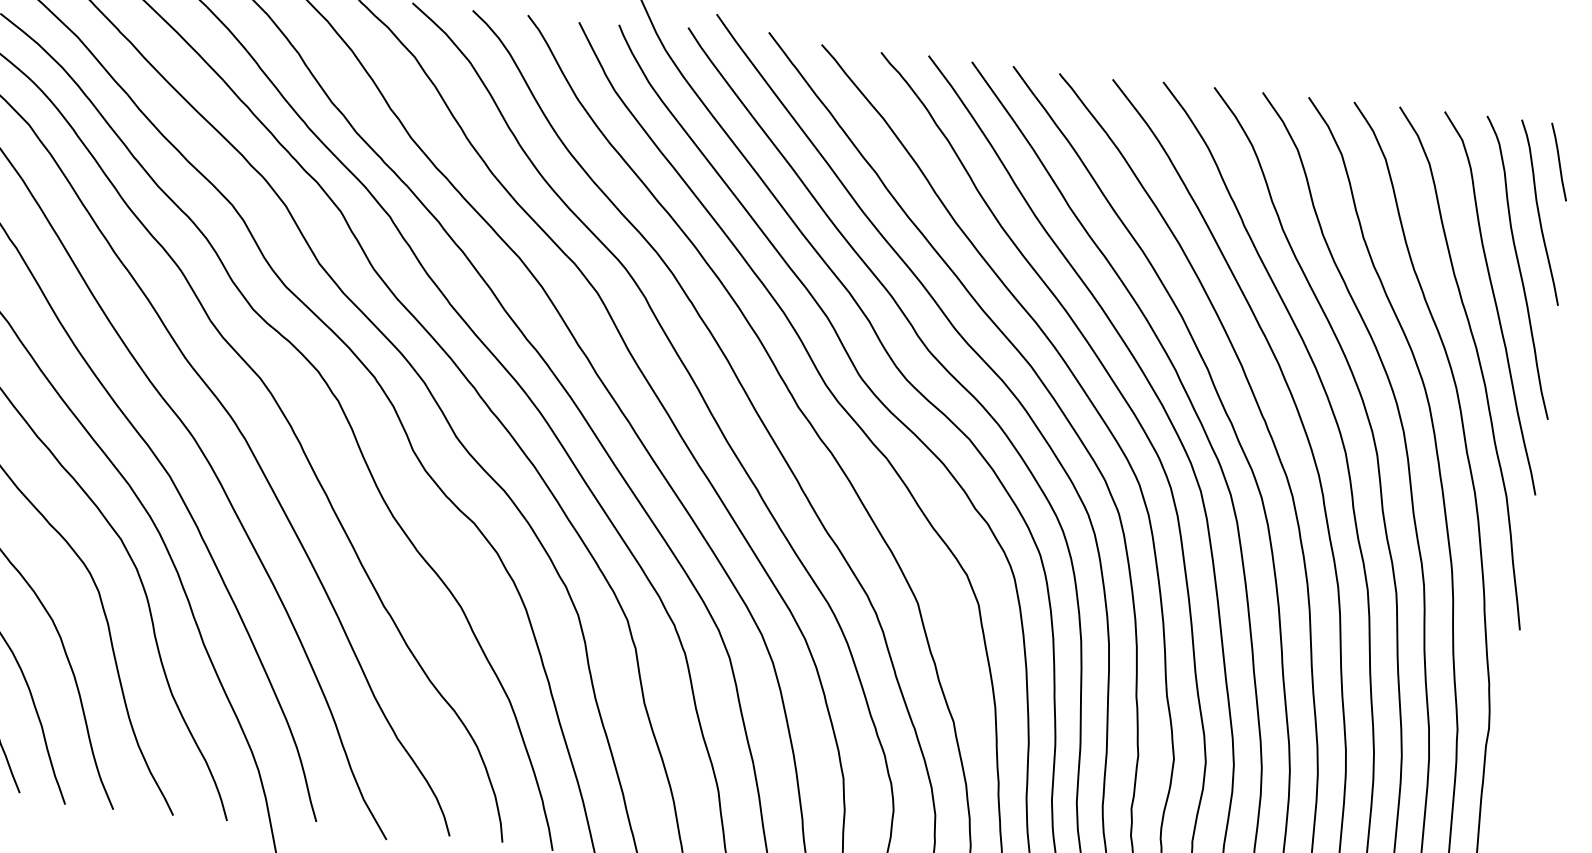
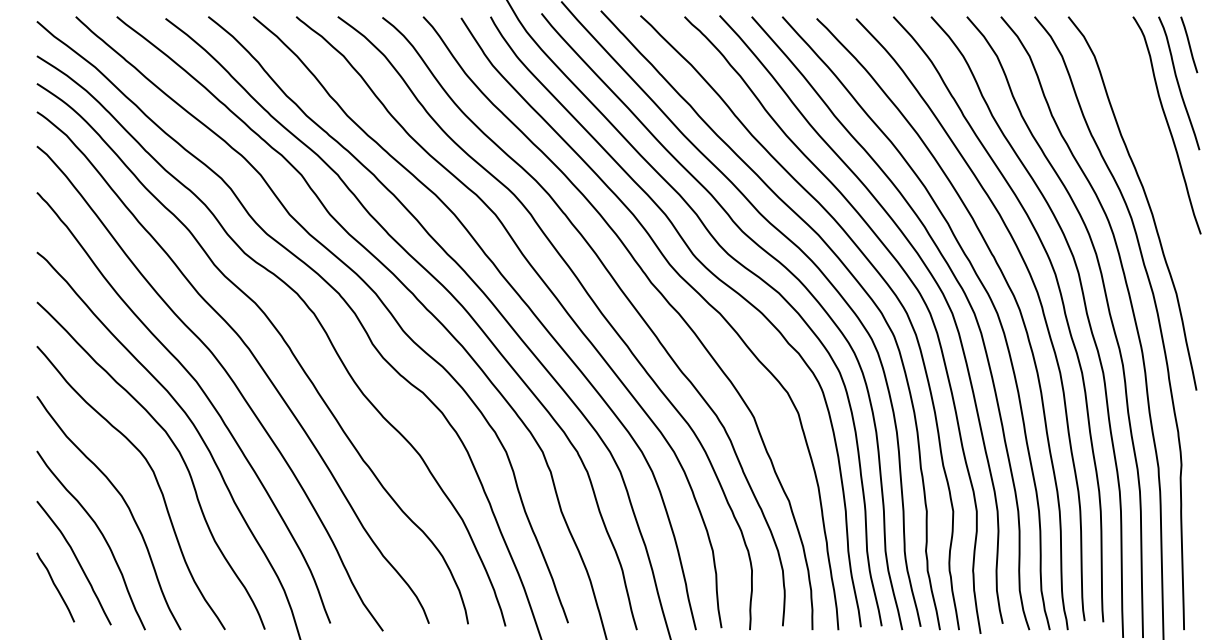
curve: (1494, 303) -> (1152, 153), removed

